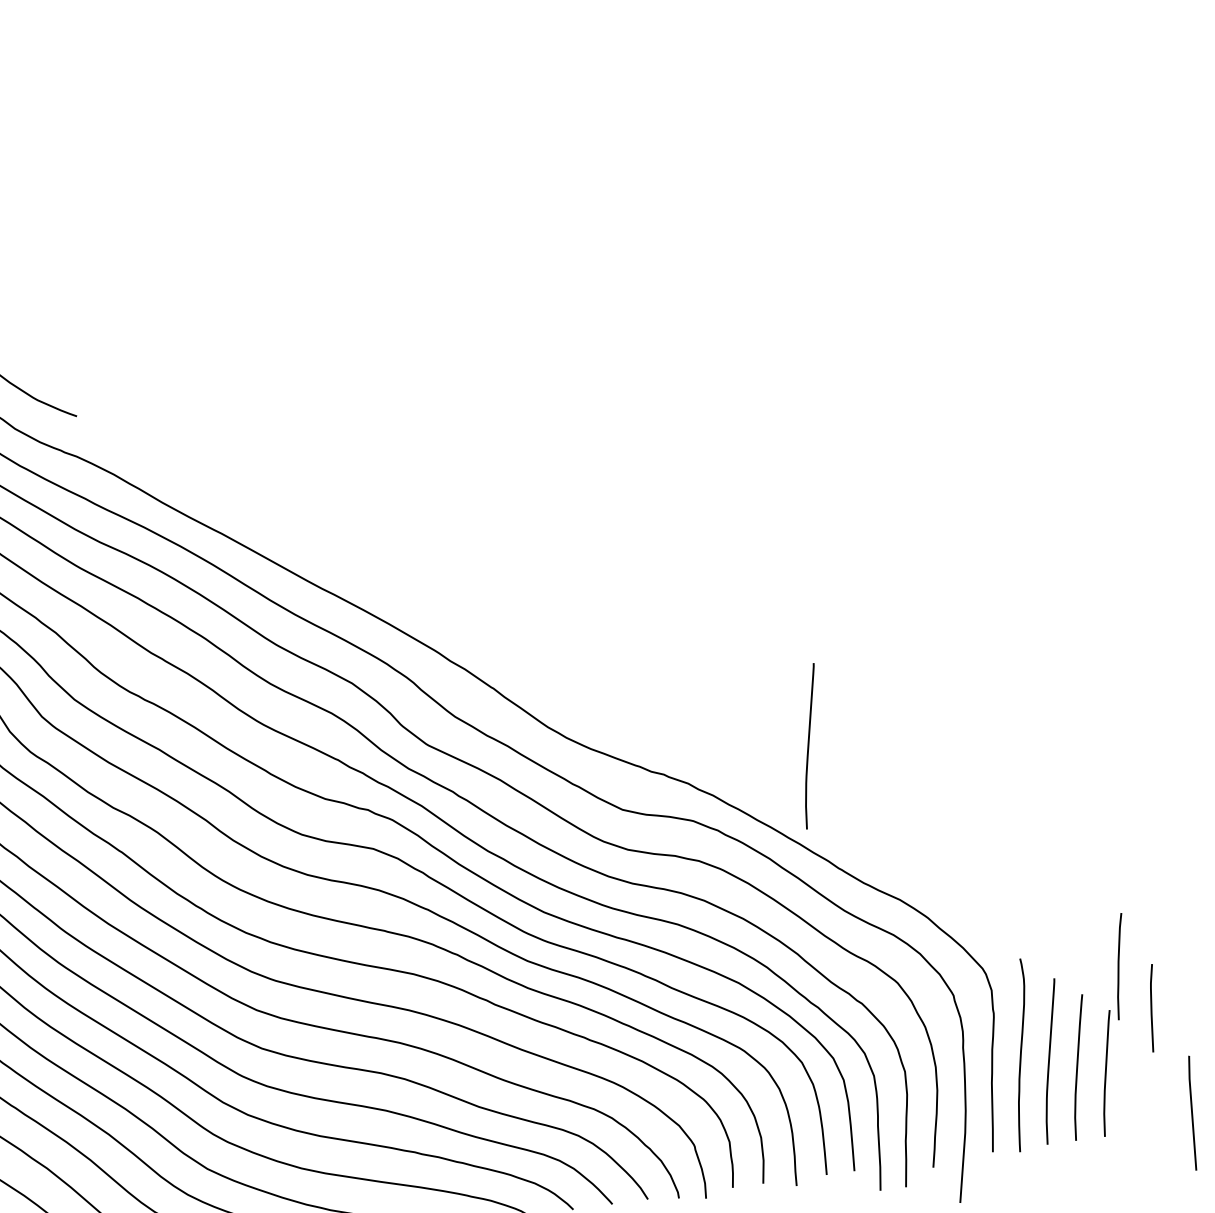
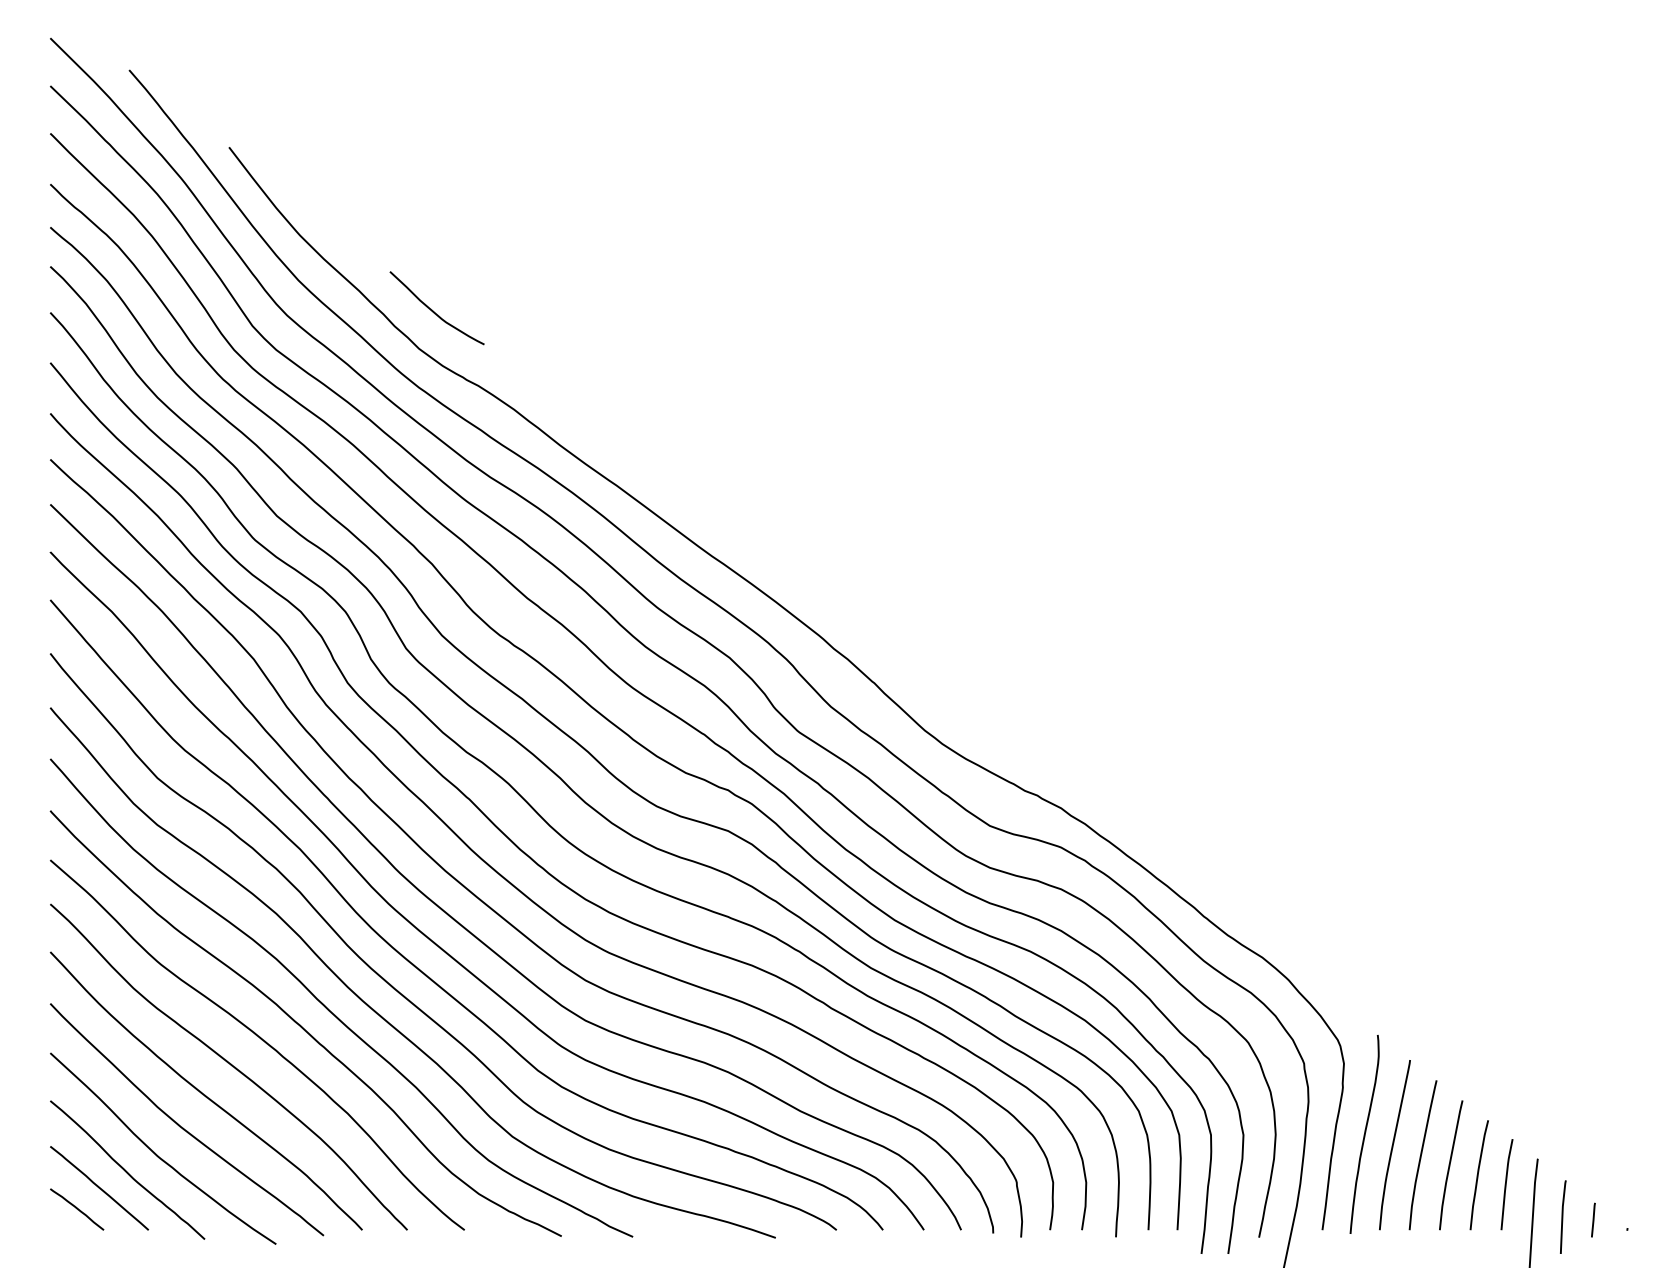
curve: (809, 746) -> (1190, 787), removed
curve: (1119, 966) -> (1478, 1175), moved
line: (1152, 1008) -> (1506, 1184), moved

